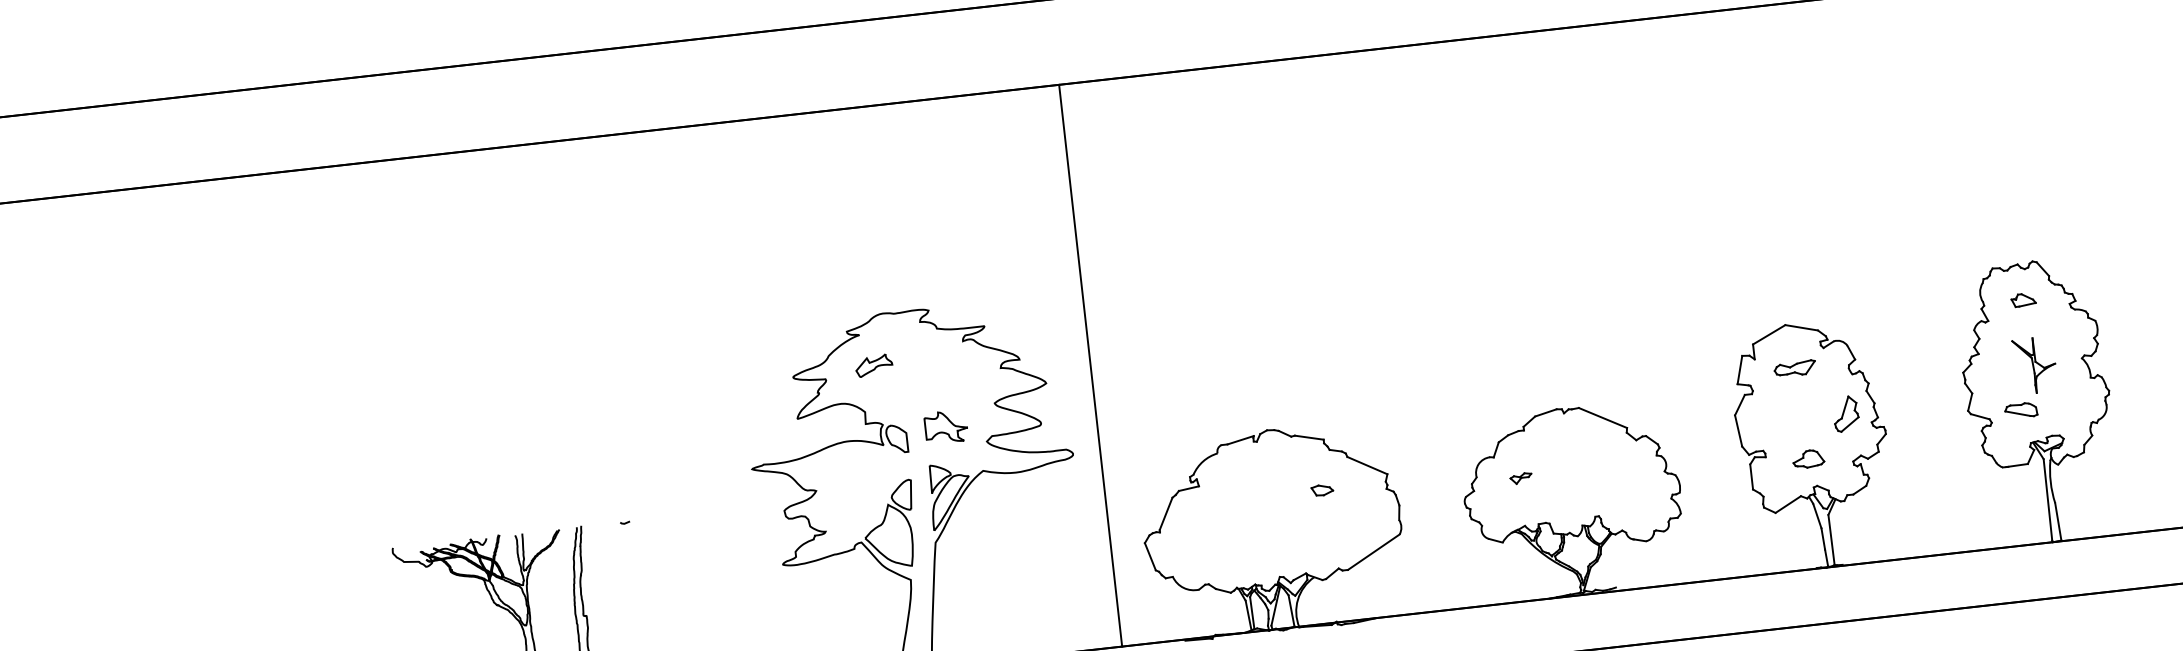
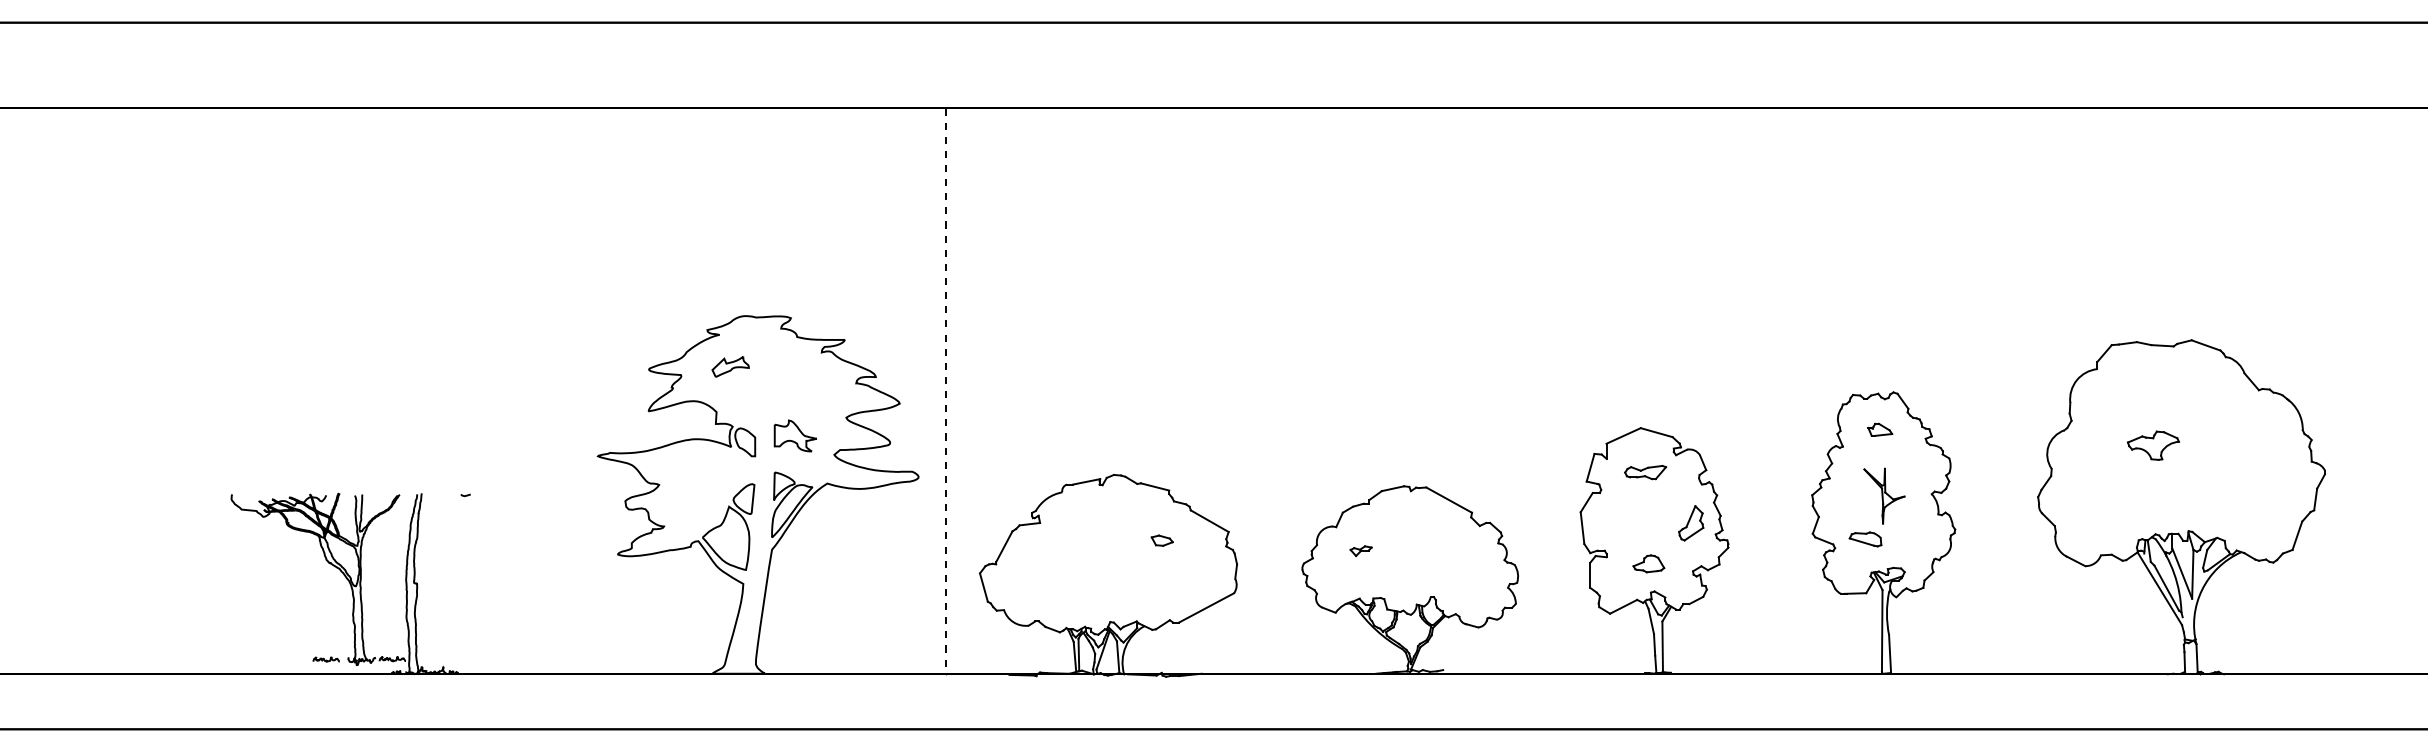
line: (1090, 366) -> (945, 391), solid -> dashed

